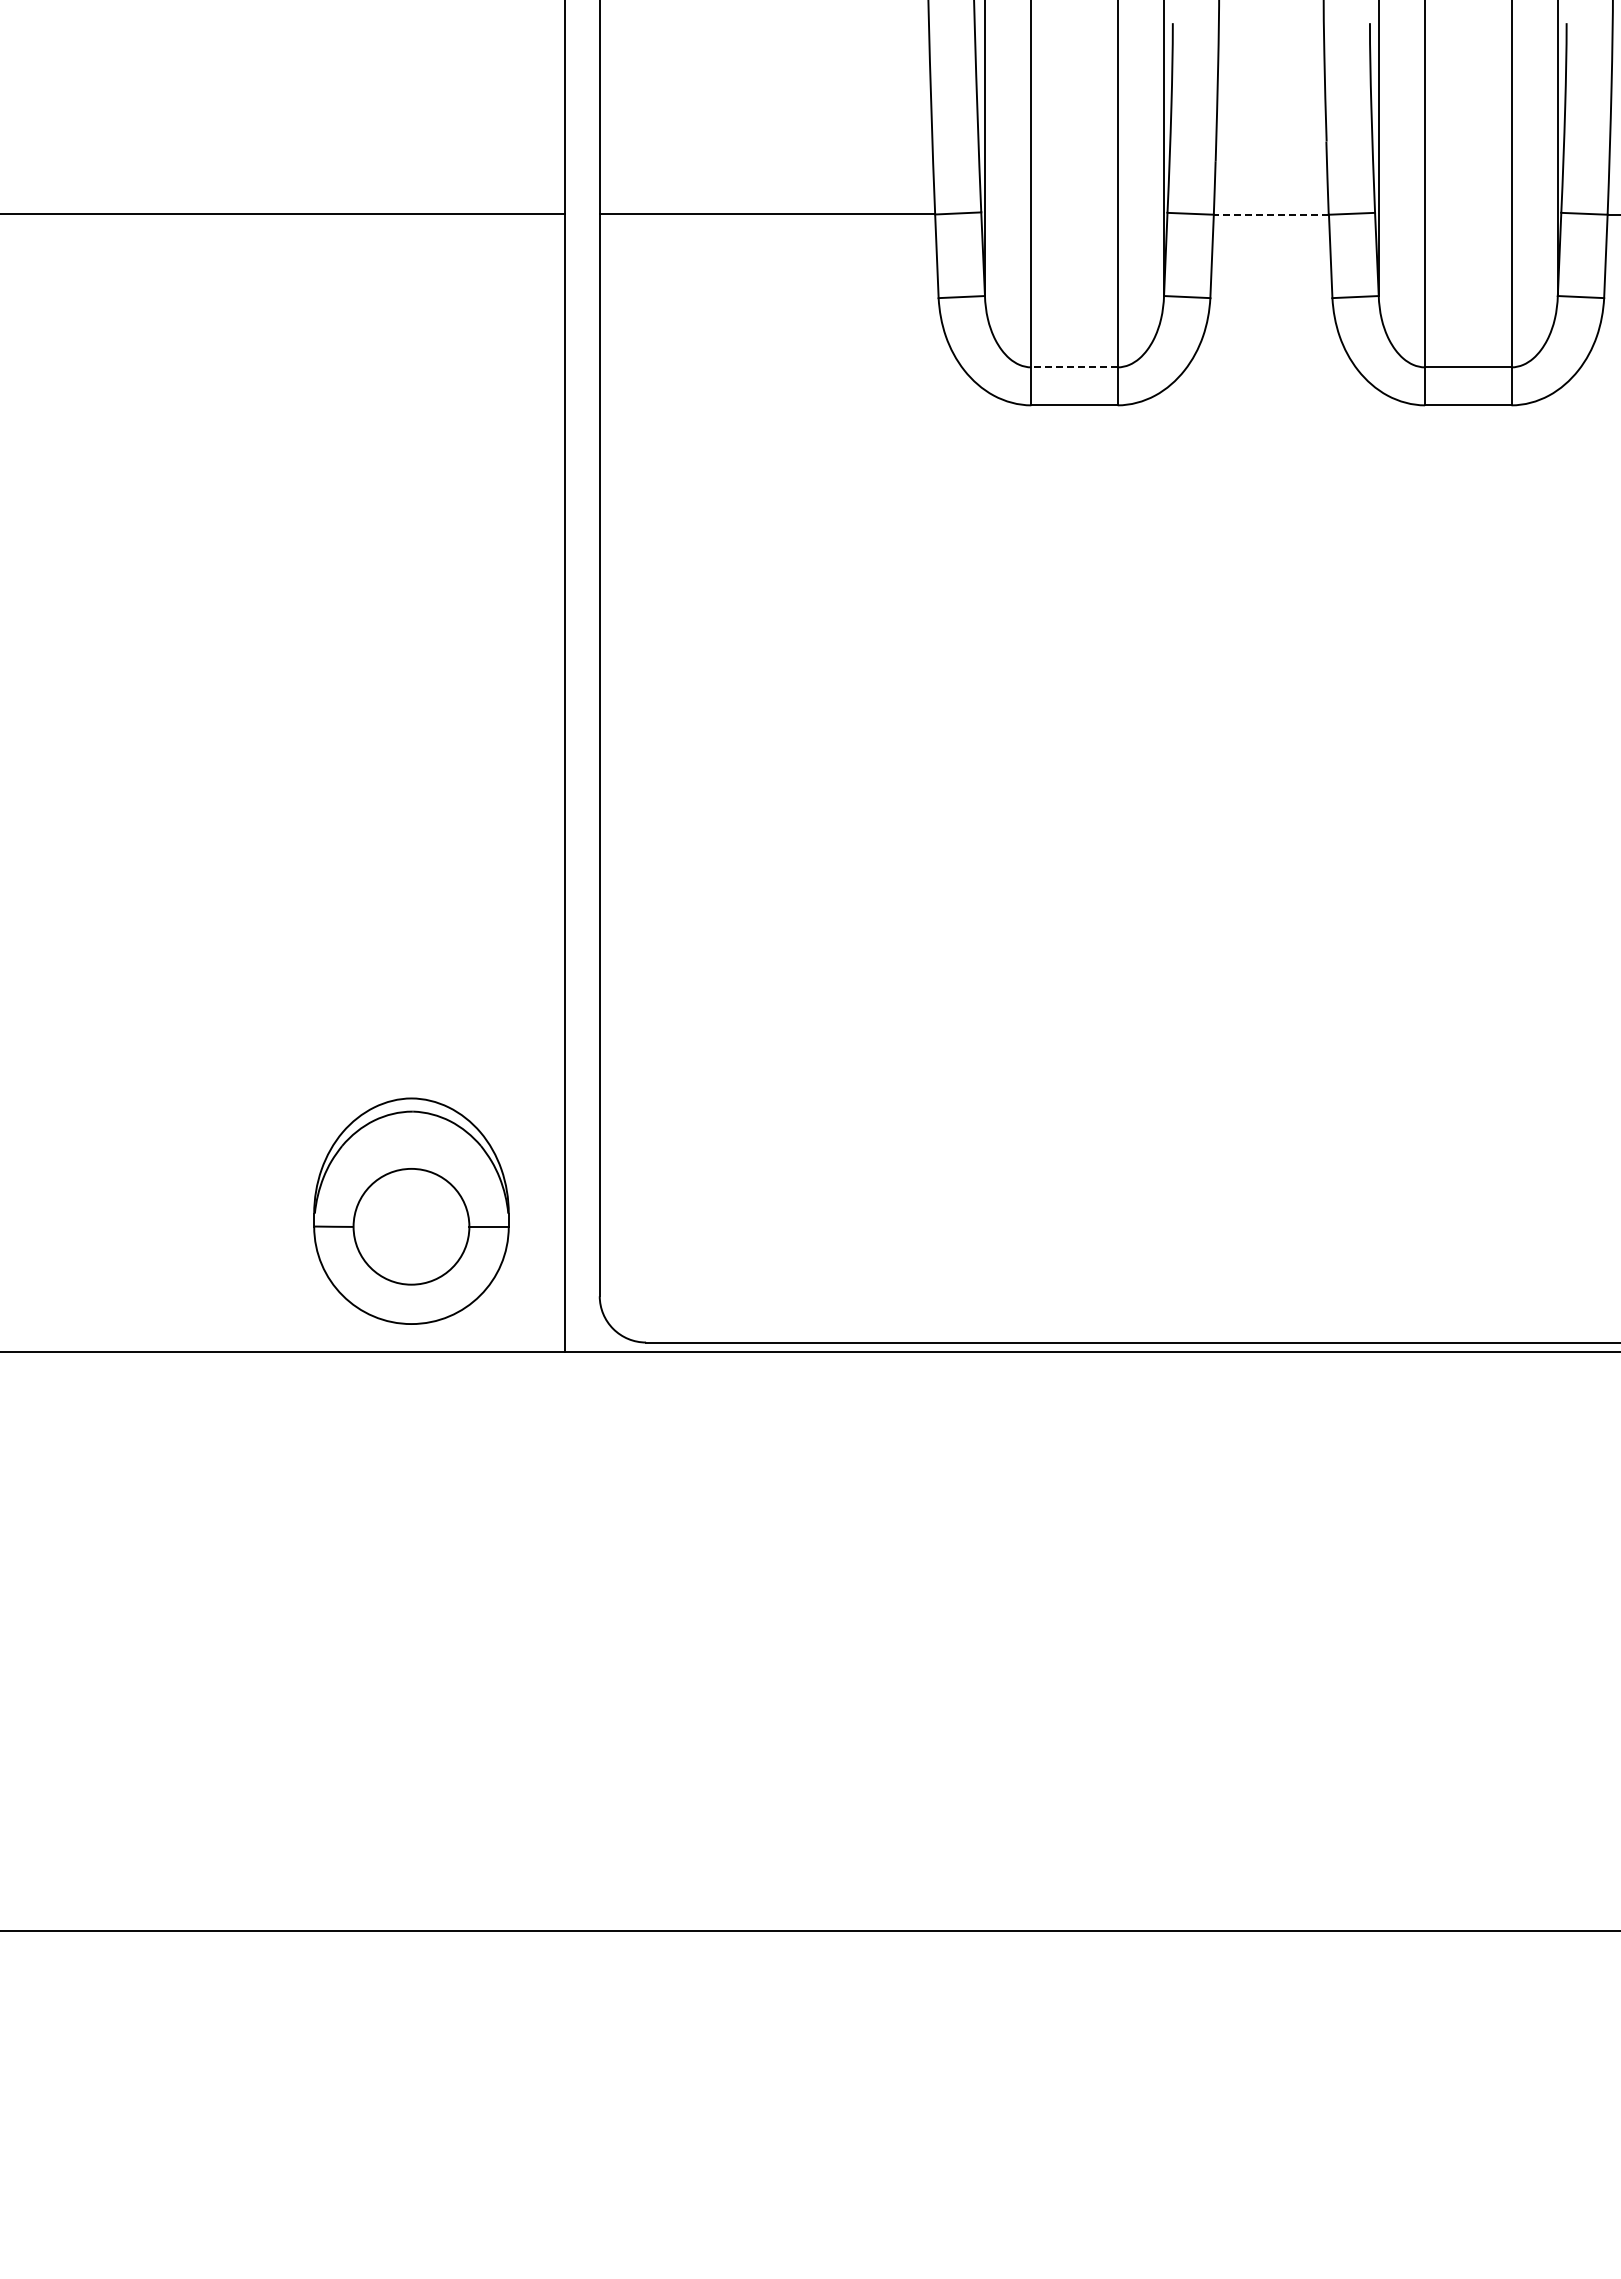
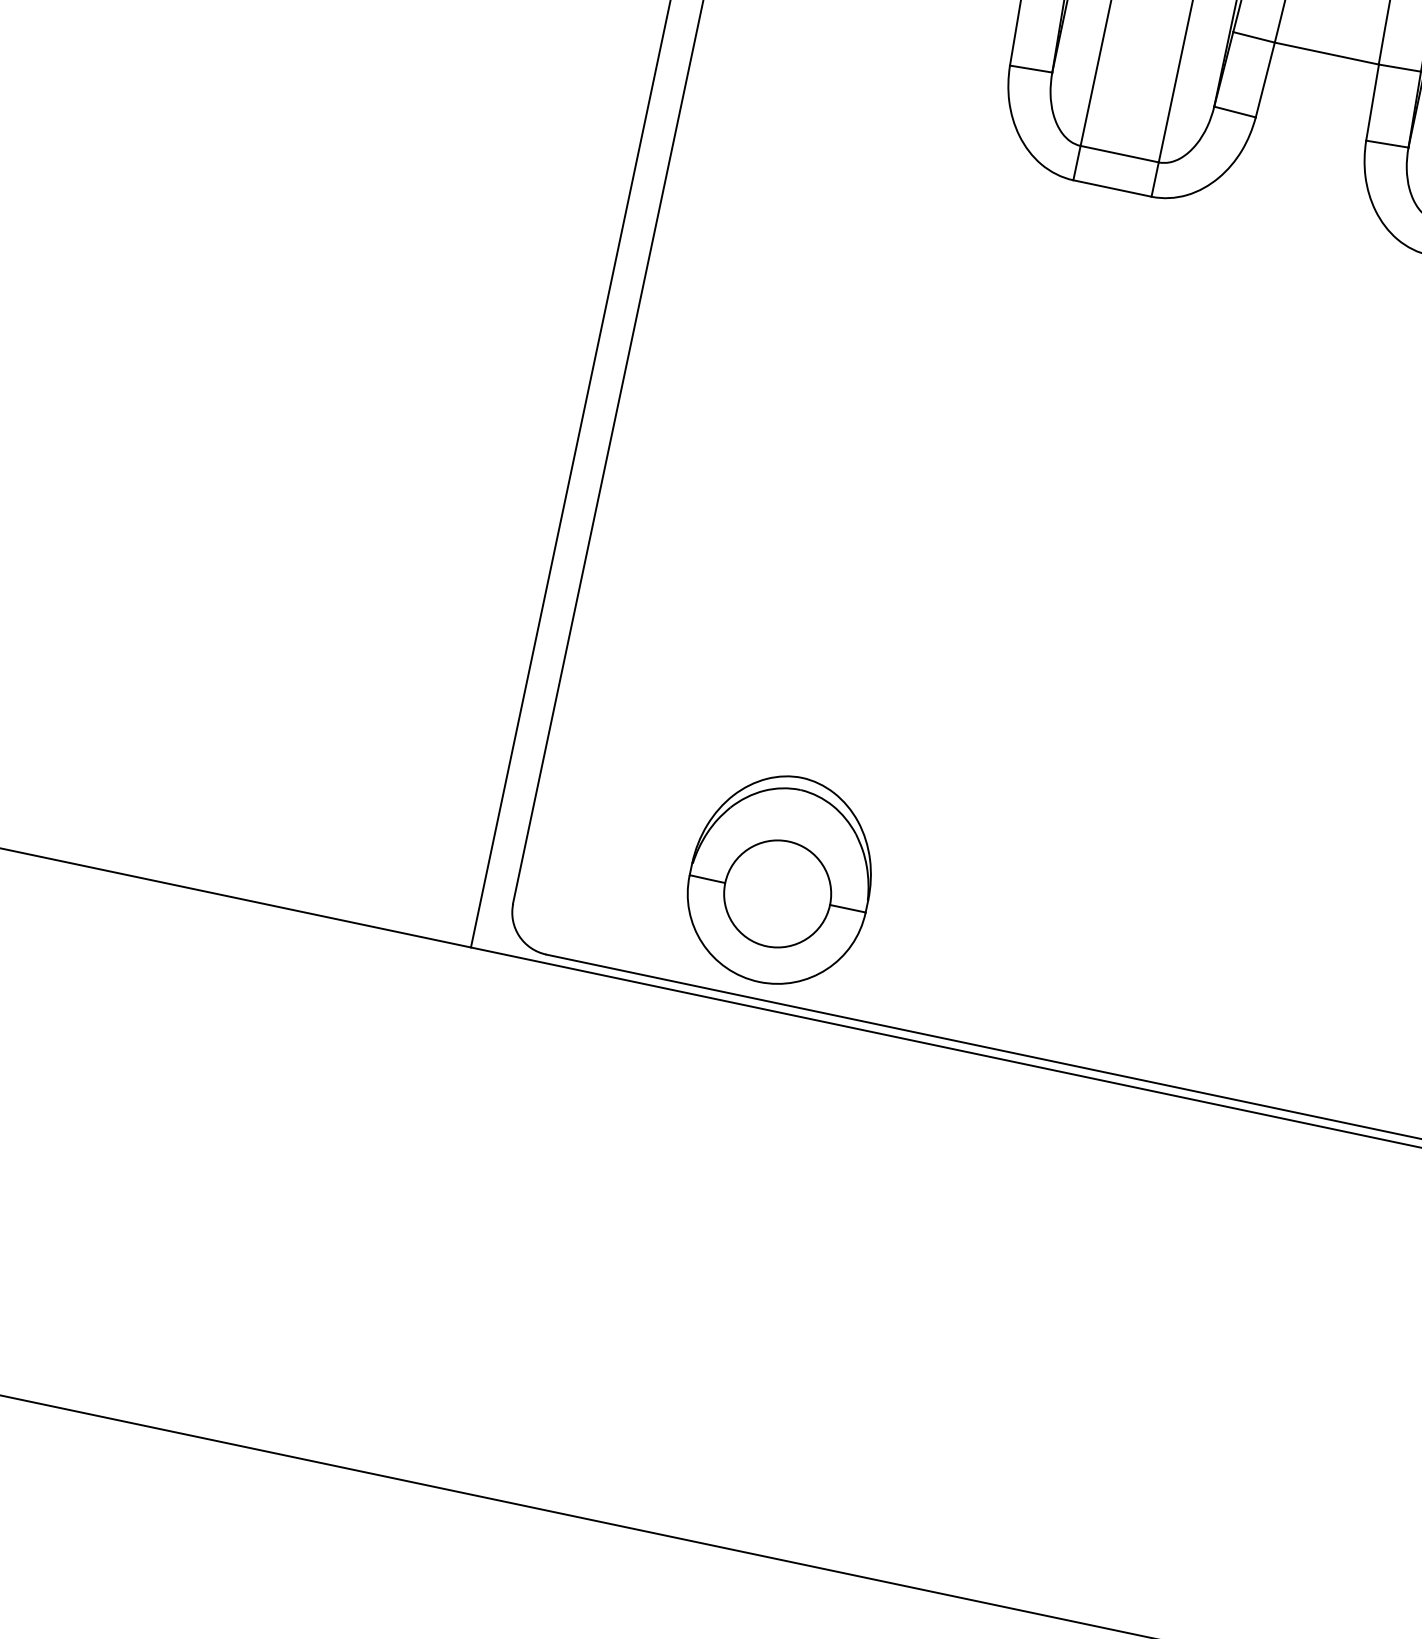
line: (1271, 214) -> (1327, 53), dashed -> solid
line: (1074, 367) -> (1119, 154), dashed -> solid
part: (411, 1210) -> (780, 879), moved

